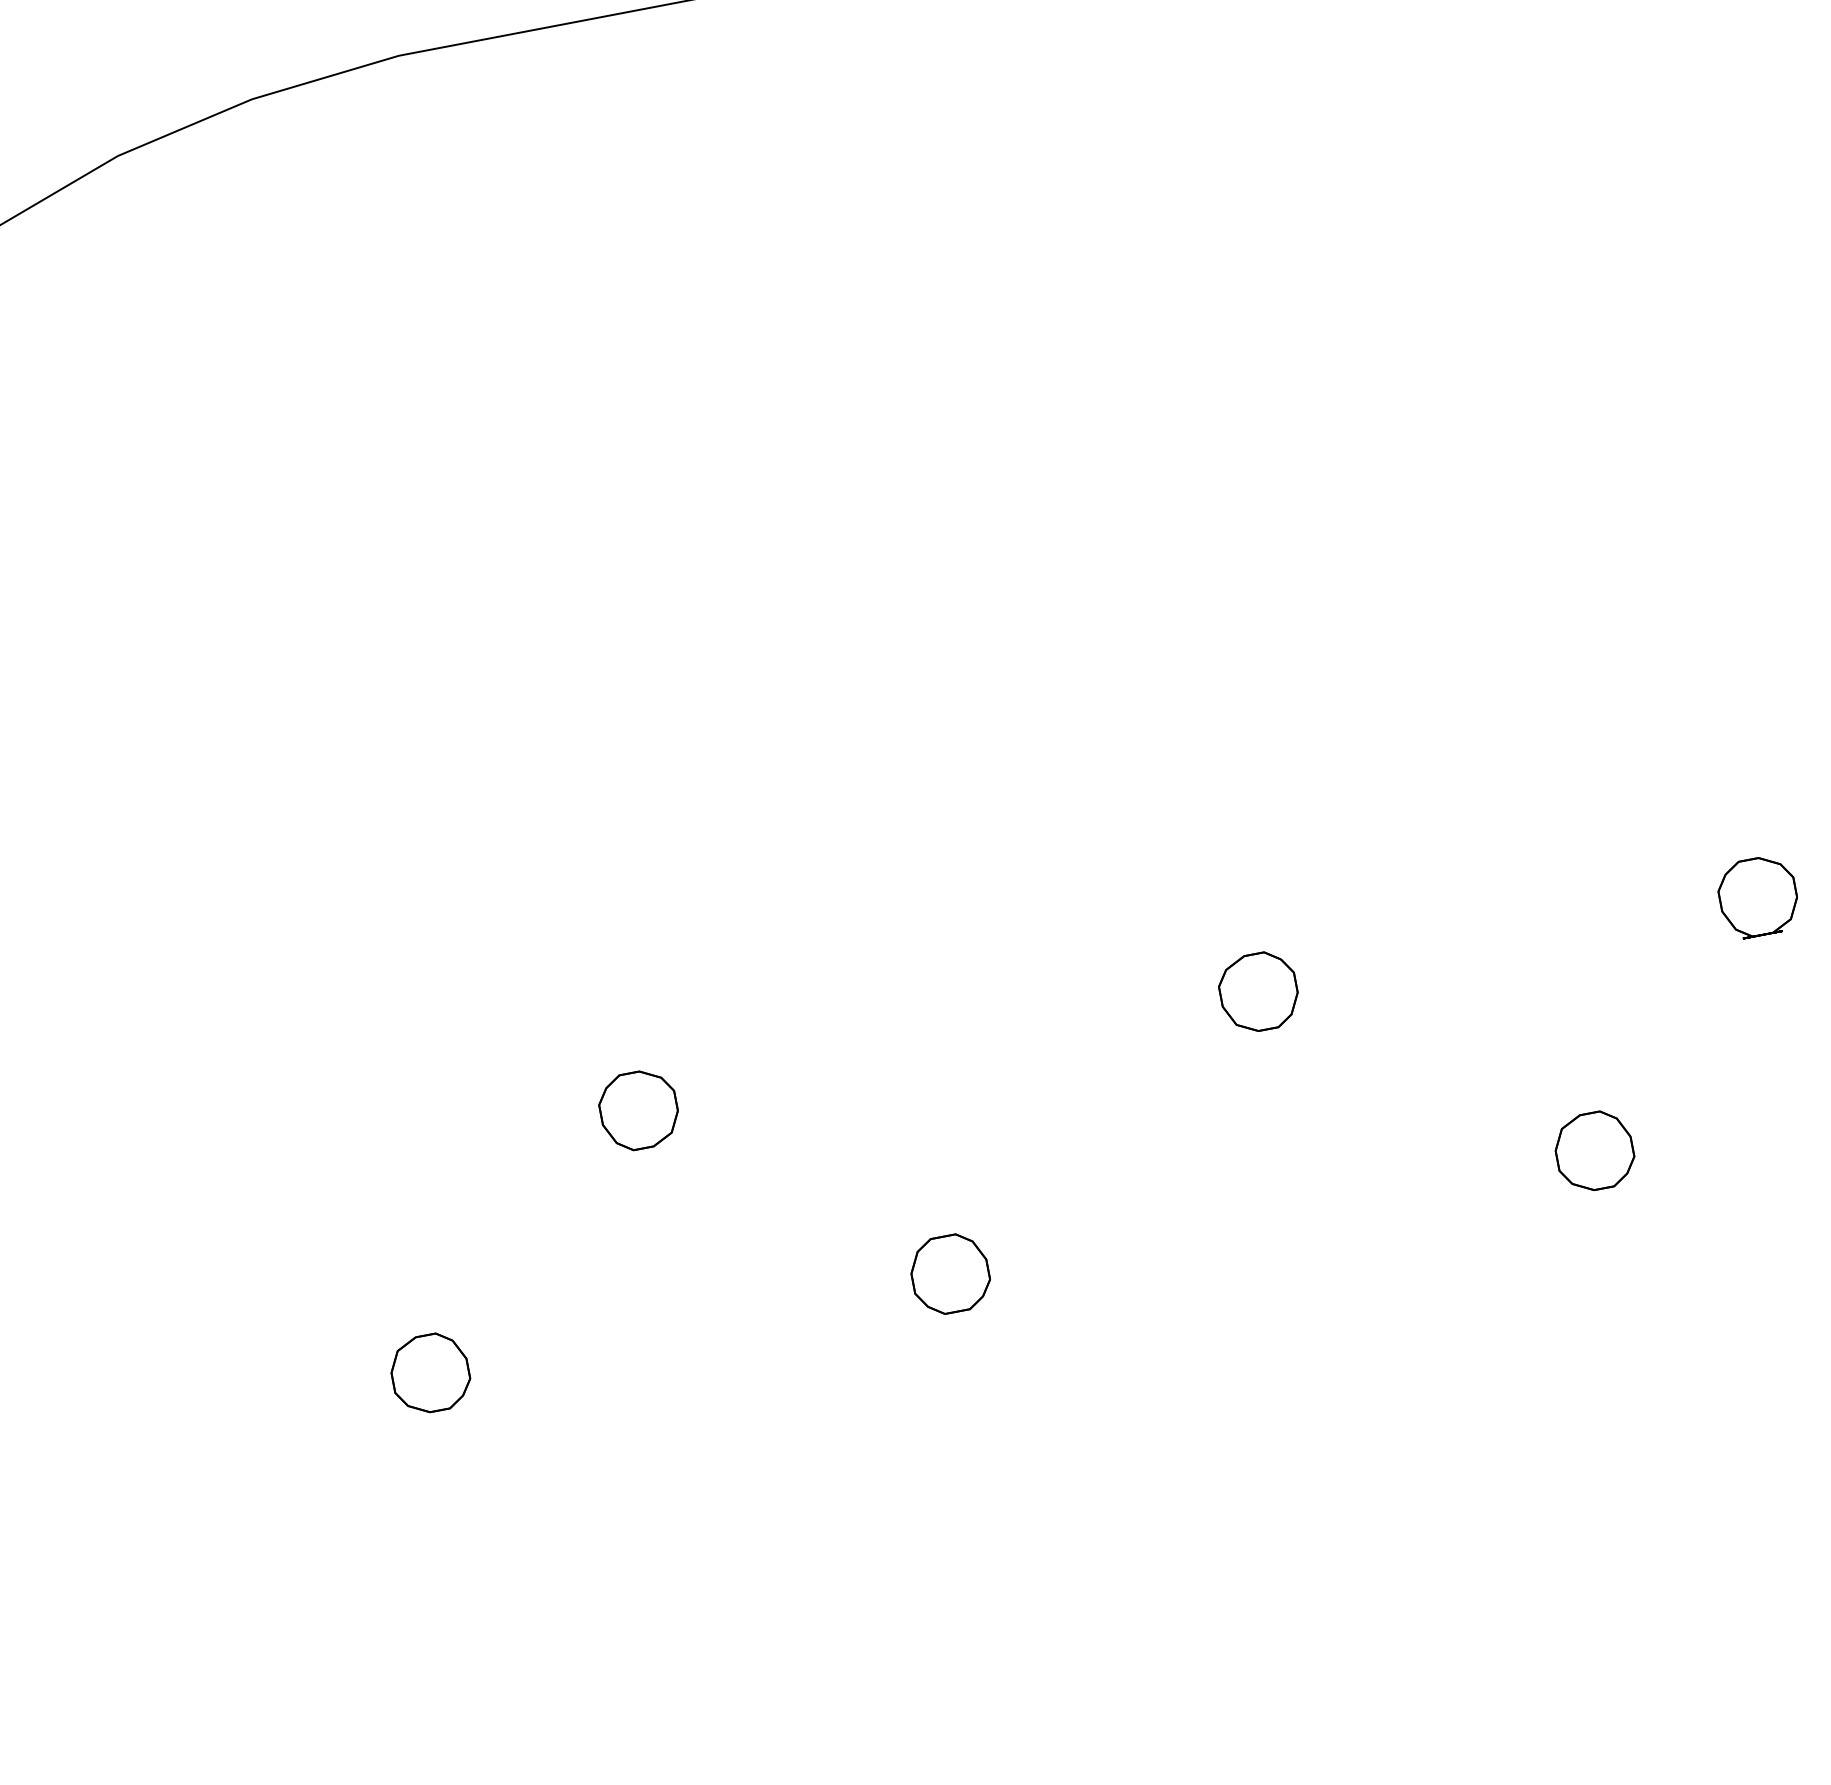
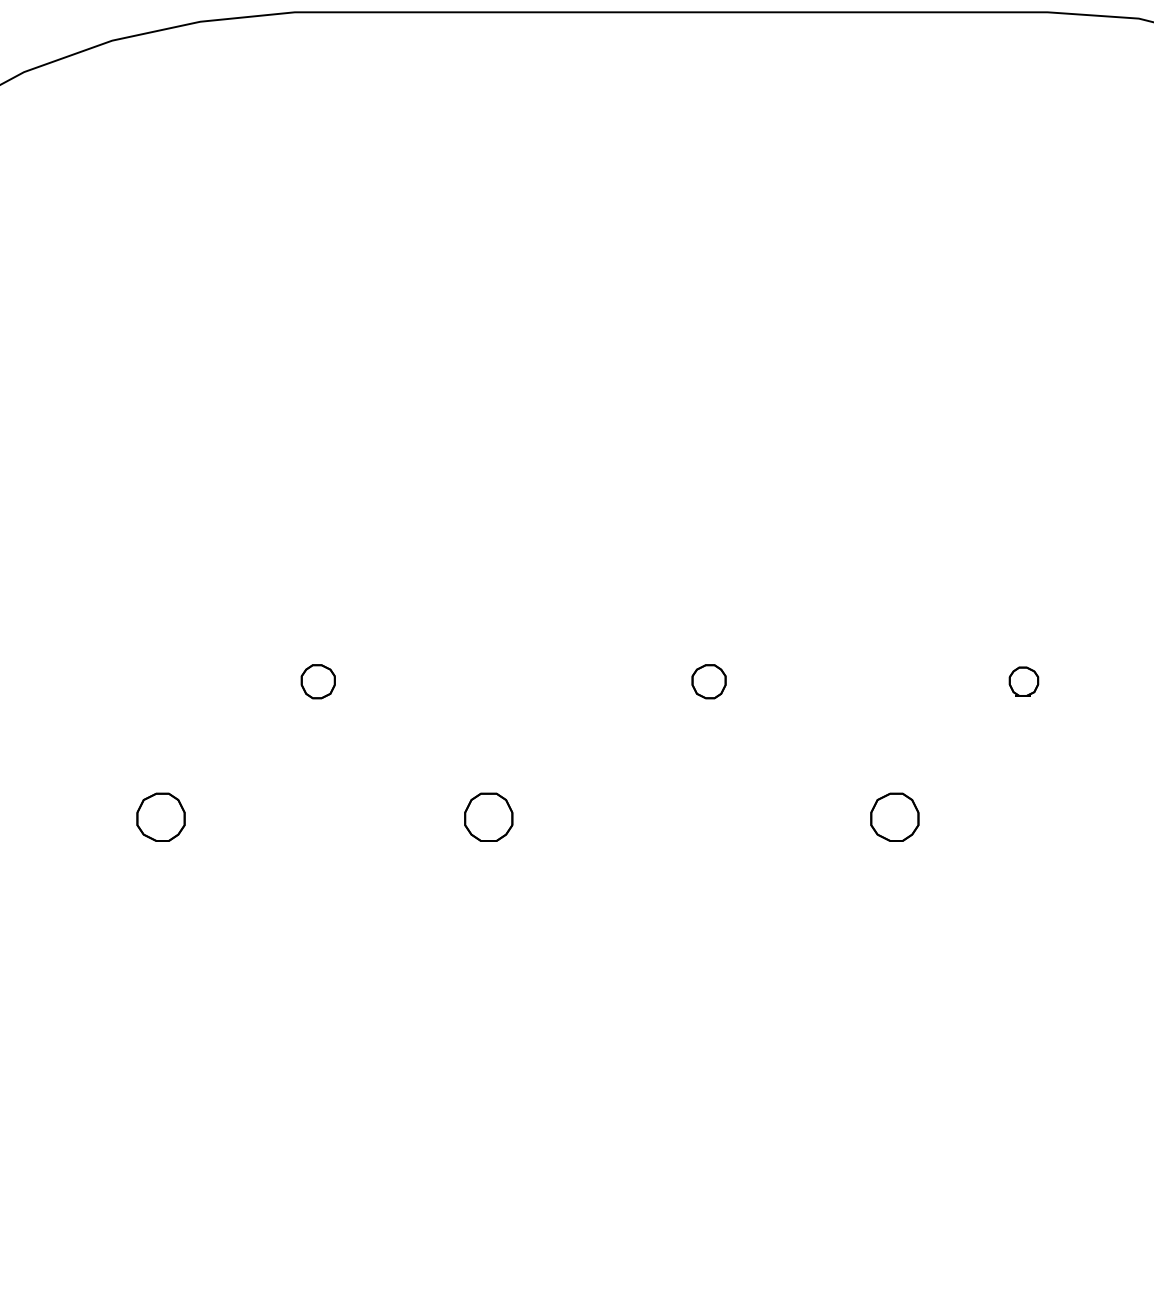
part: (1757, 896) -> (1023, 681), size x0.6
part: (1257, 992) -> (708, 681), size x0.7
part: (637, 1110) -> (317, 681), size x0.7

